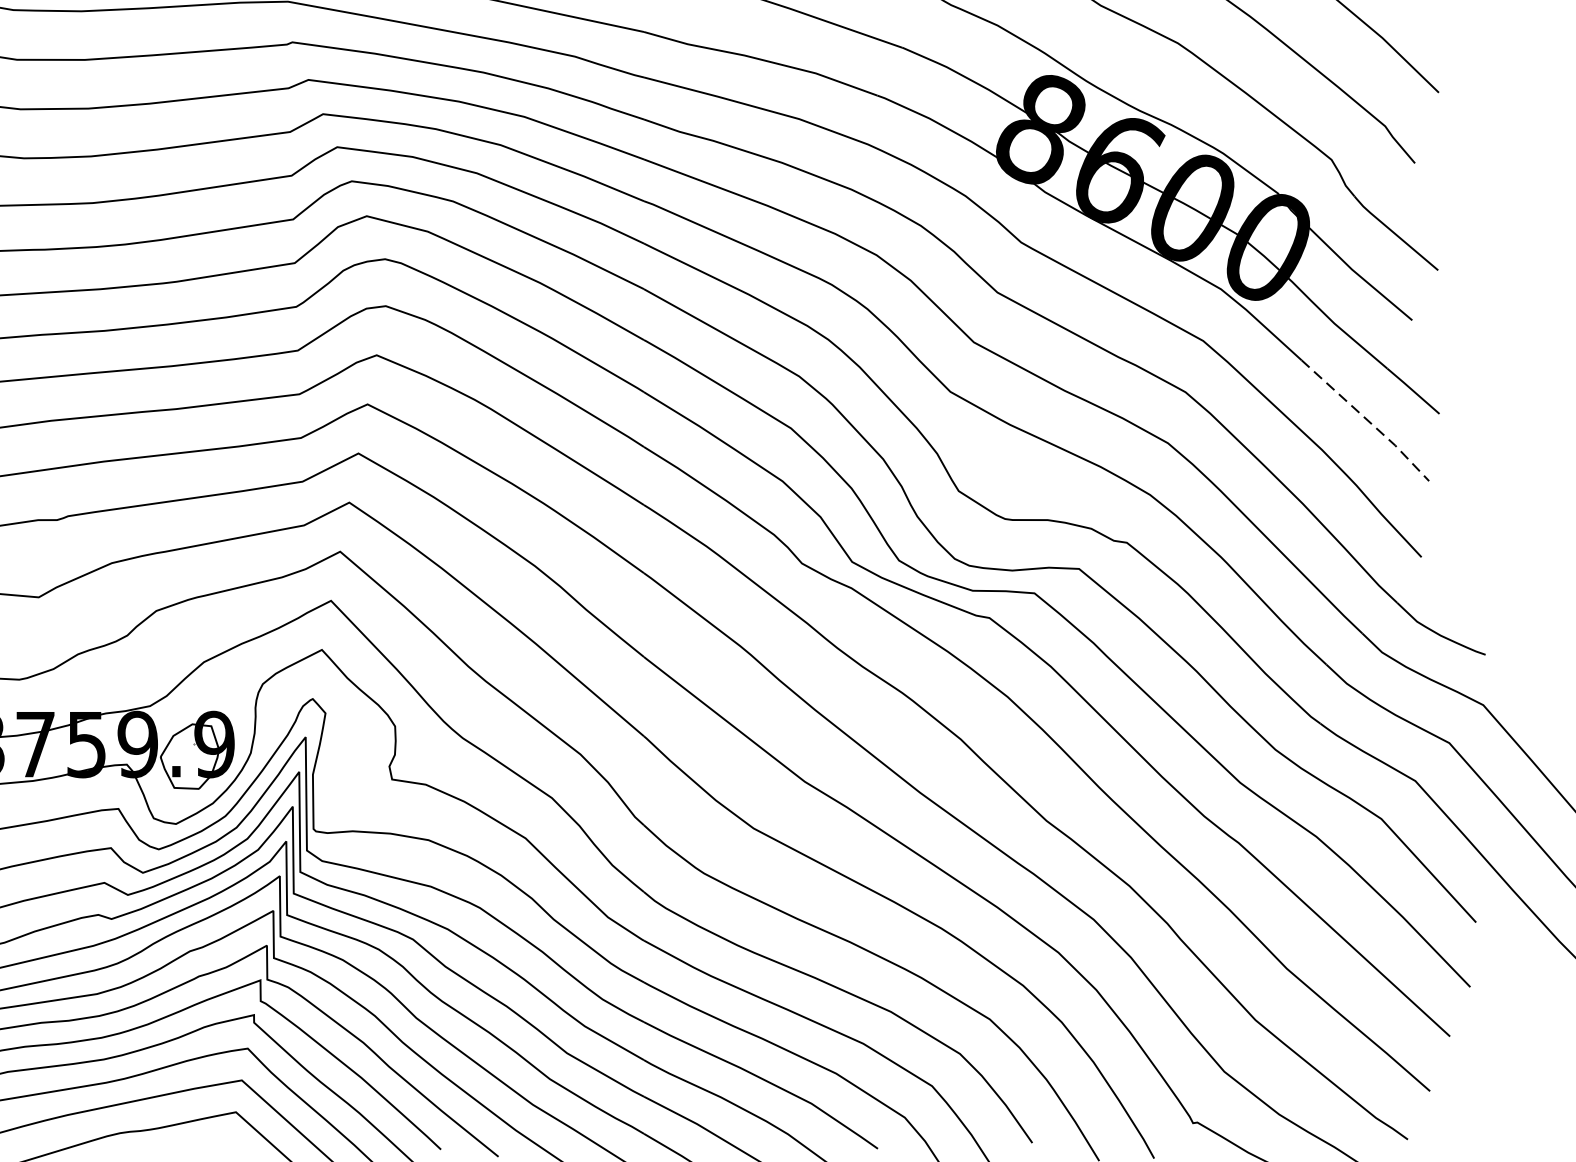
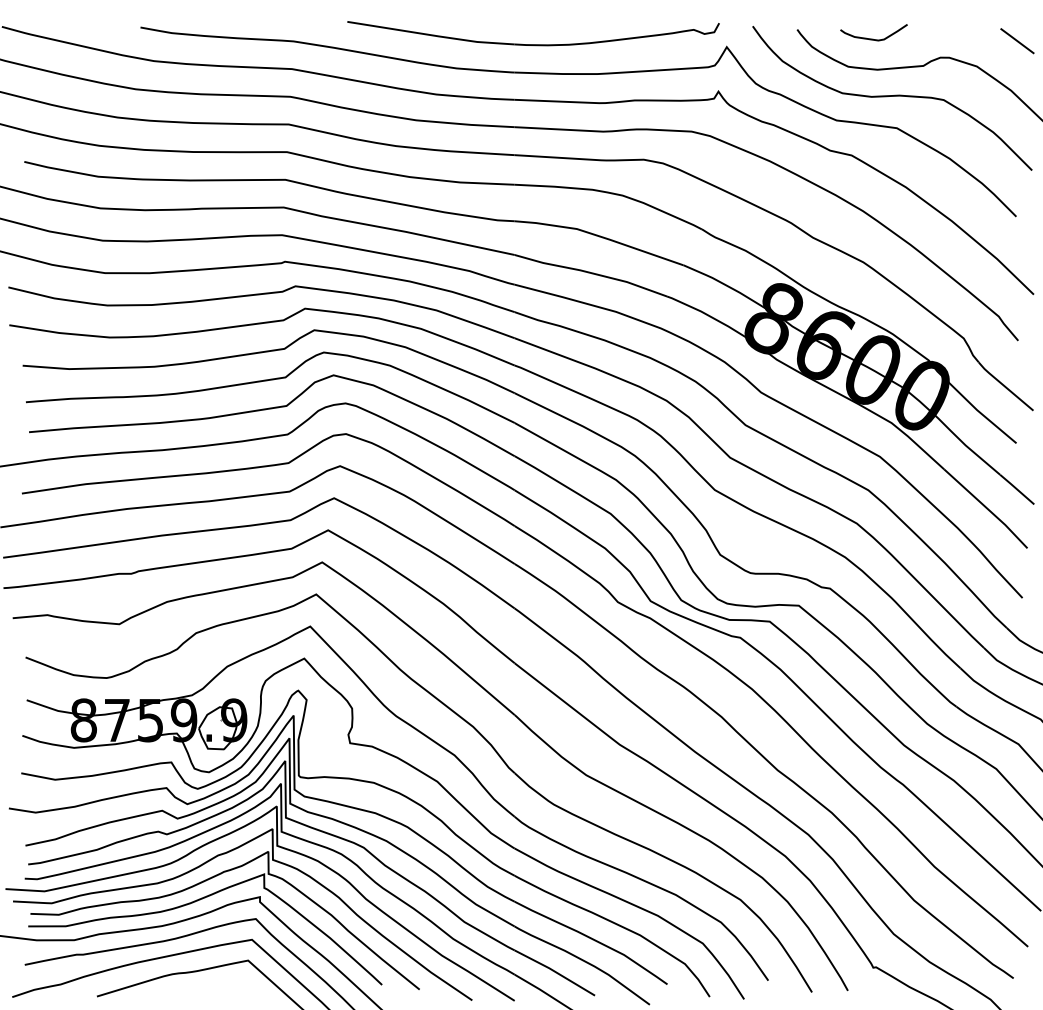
line: (1367, 420) -> (987, 508), dashed -> solid

